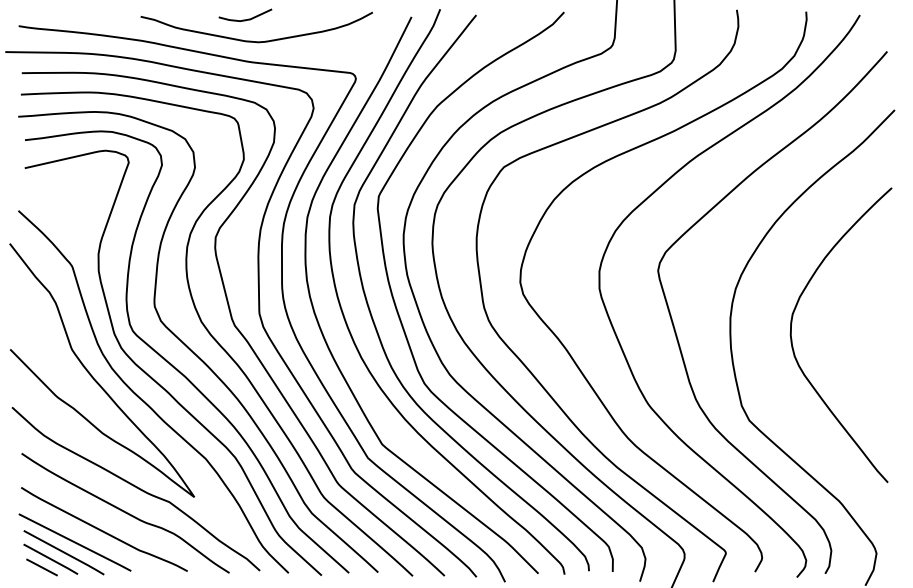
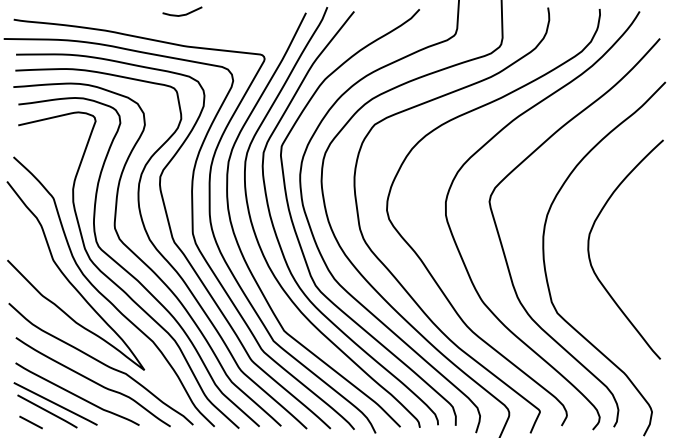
curve: (251, 40) -> (186, 30), removed
line: (50, 558) -> (37, 415), removed

